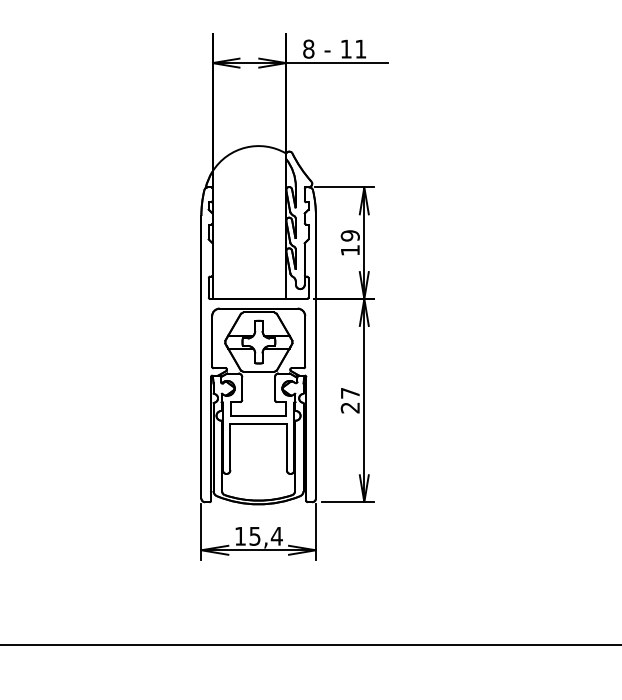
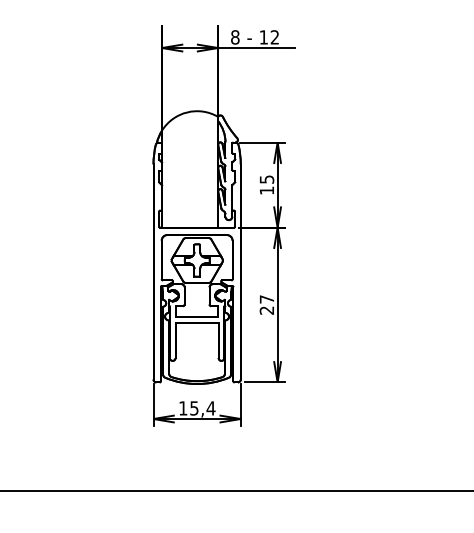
text: (360, 48) -> (274, 36), 11 -> 12
text: (349, 235) -> (266, 179), 19 -> 15

